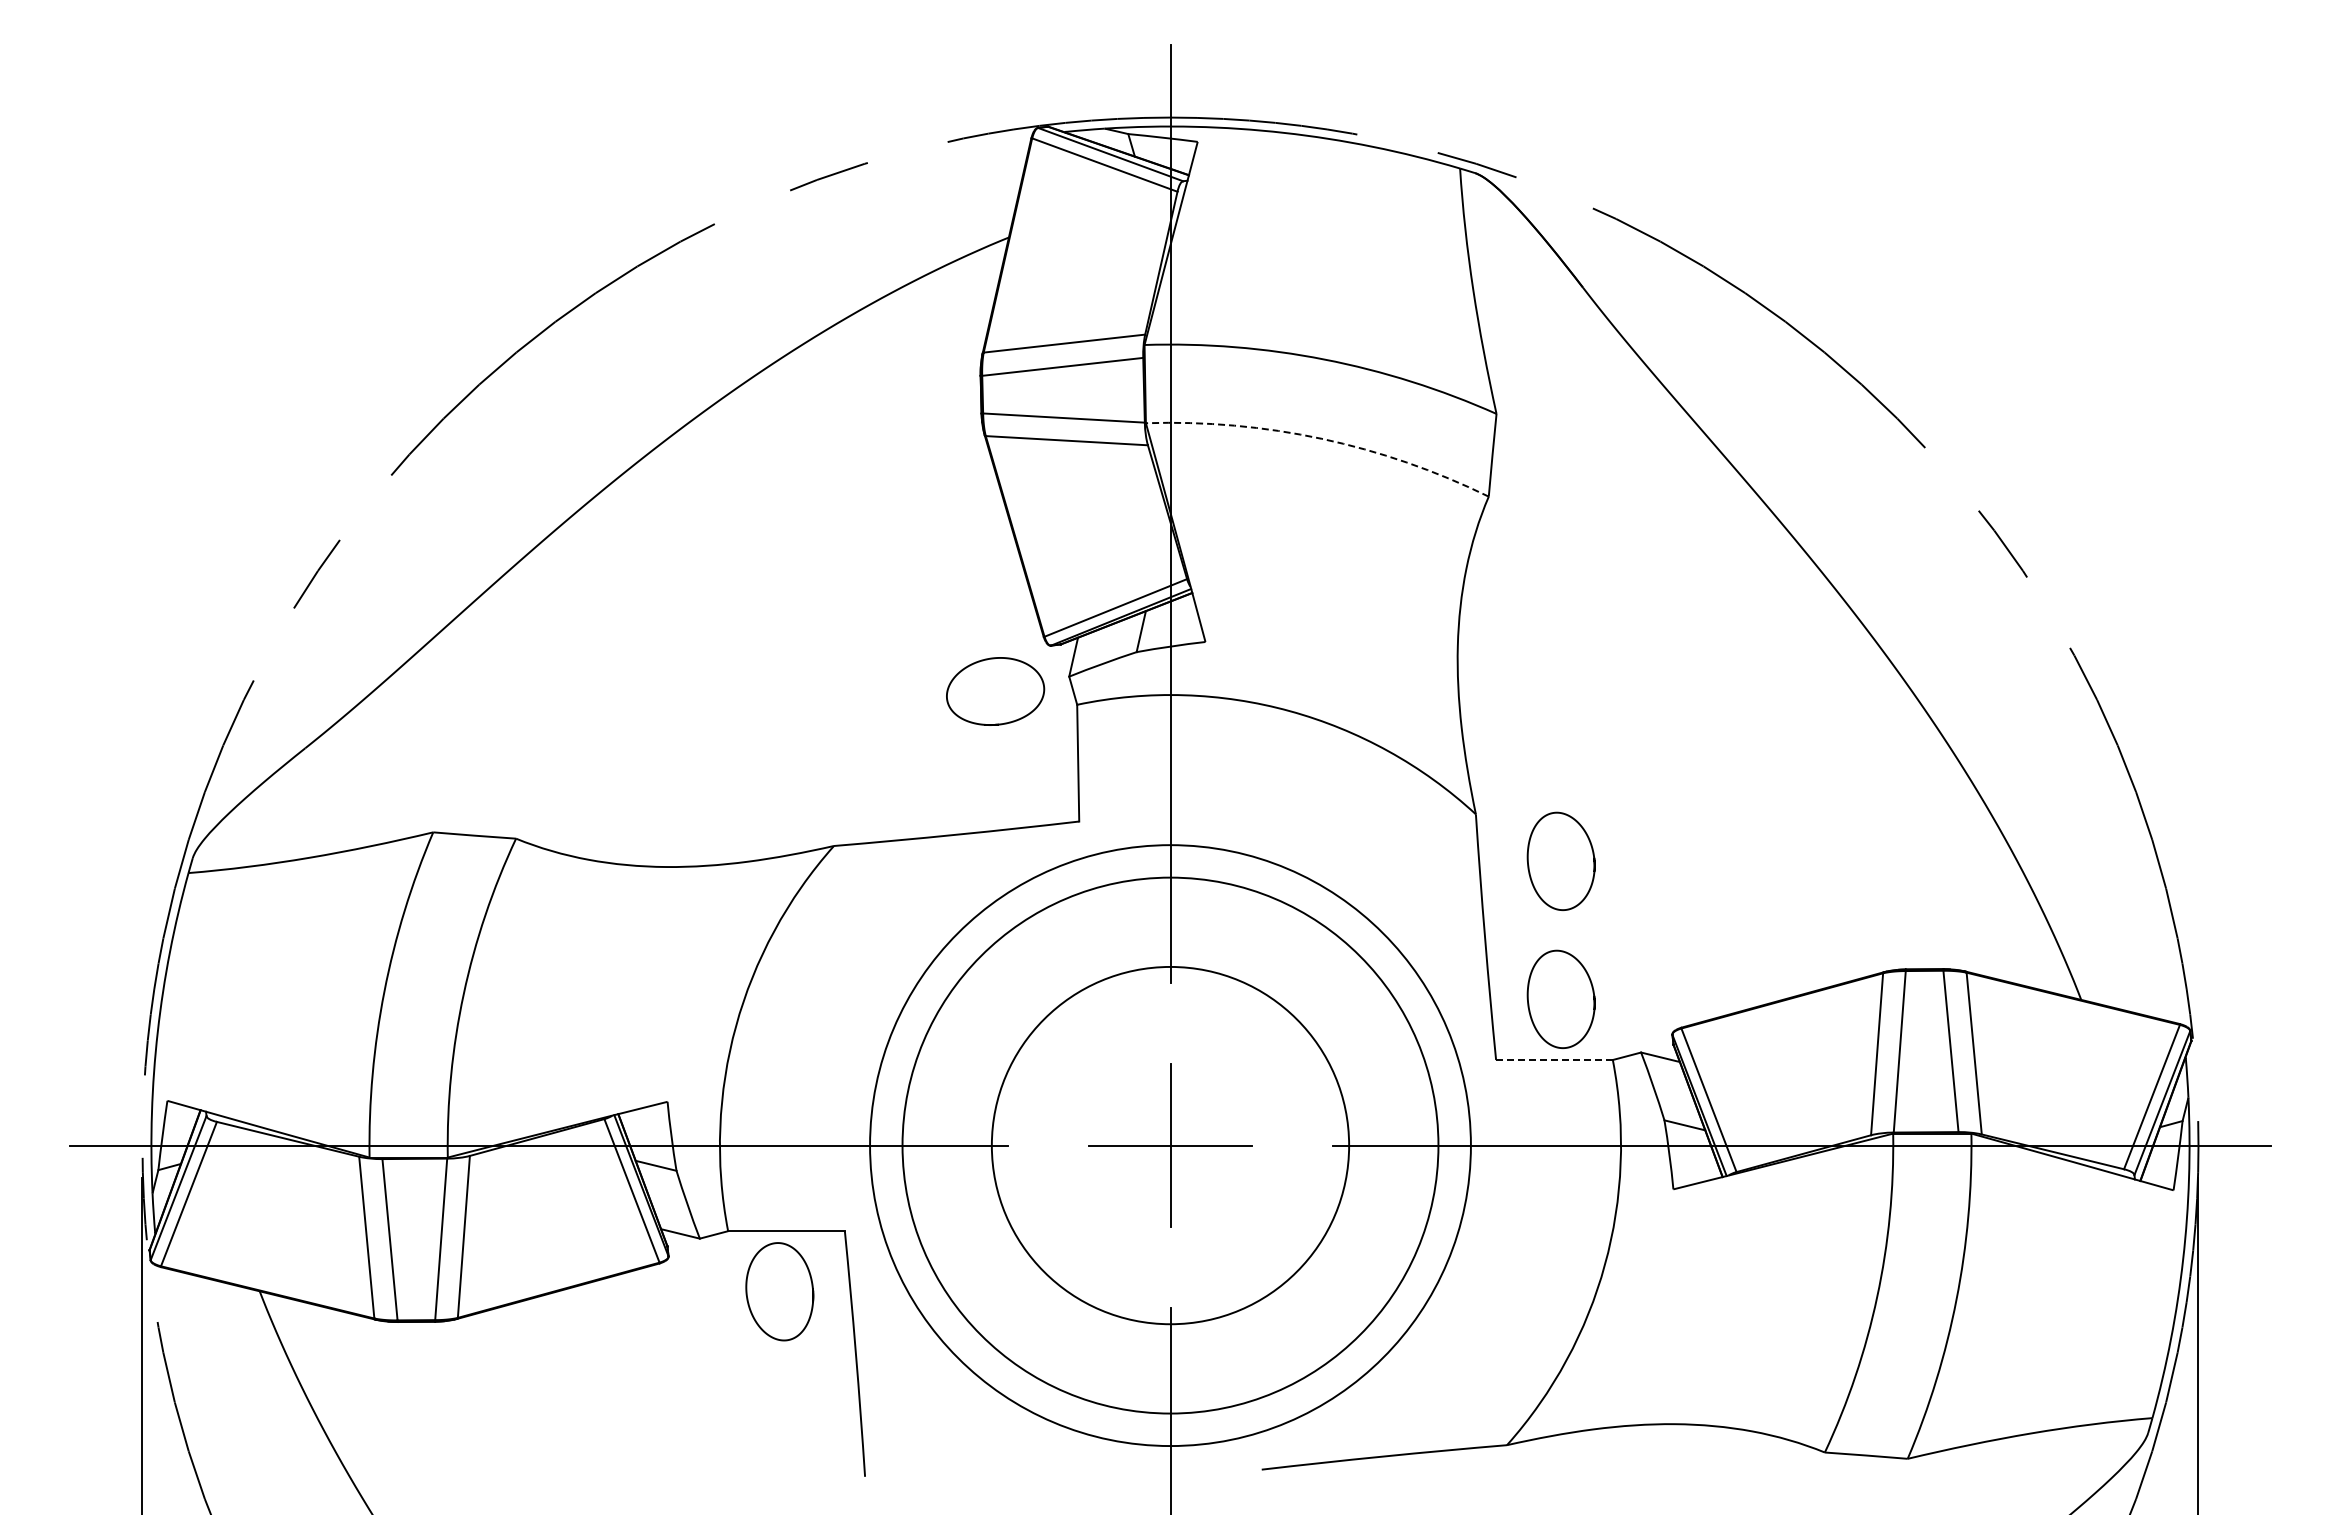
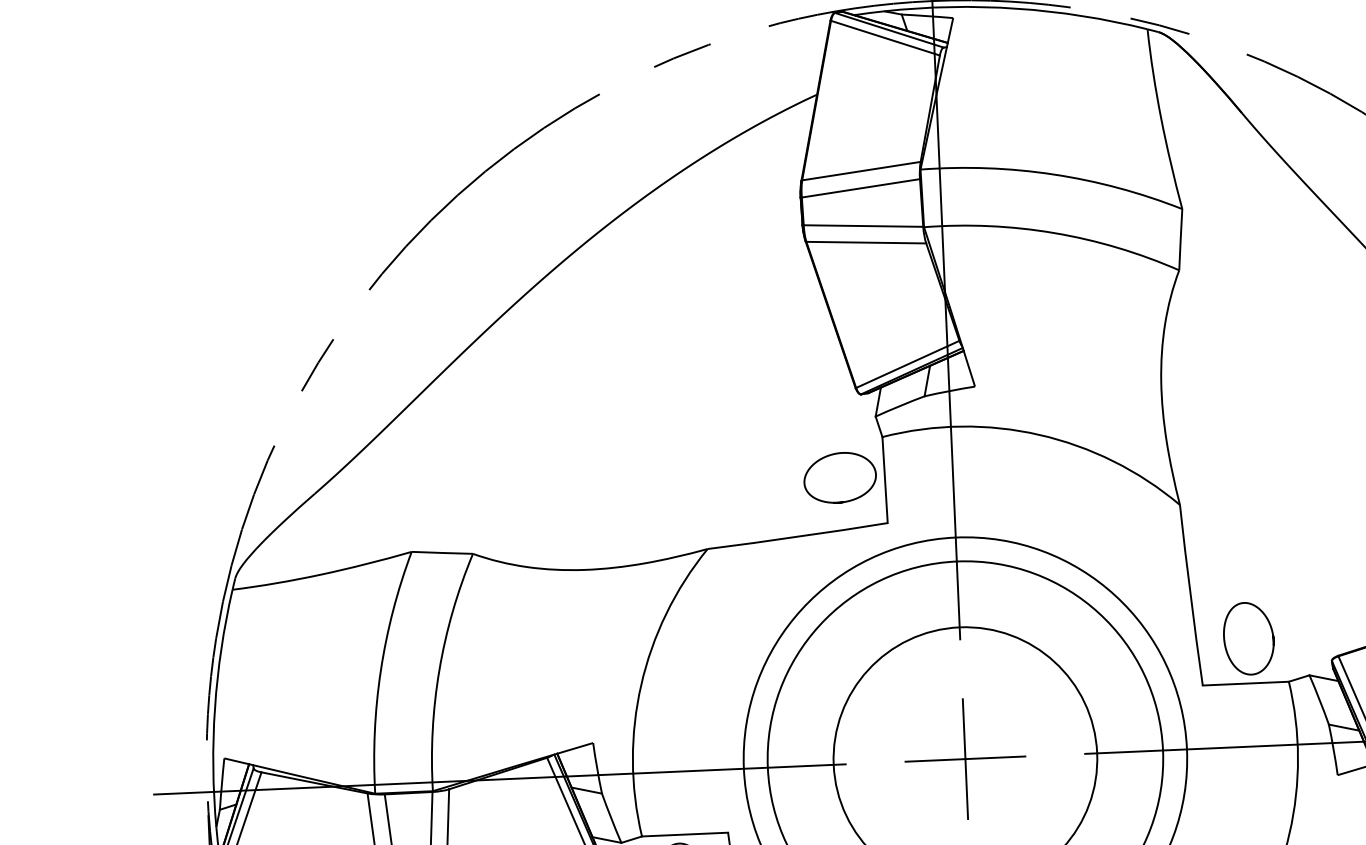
arc: (1321, 438) -> (1054, 232), dashed -> solid
curve: (995, 723) -> (841, 501), moved
curve: (1529, 865) -> (1221, 541), removed
line: (1554, 1060) -> (1245, 683), dashed -> solid

